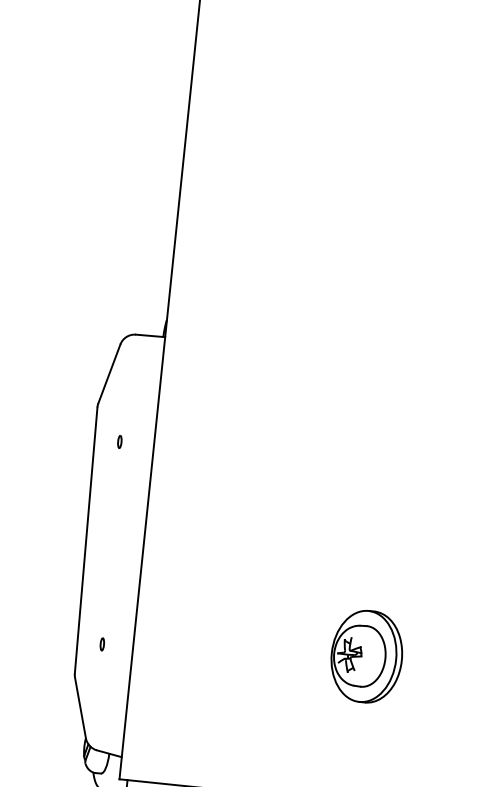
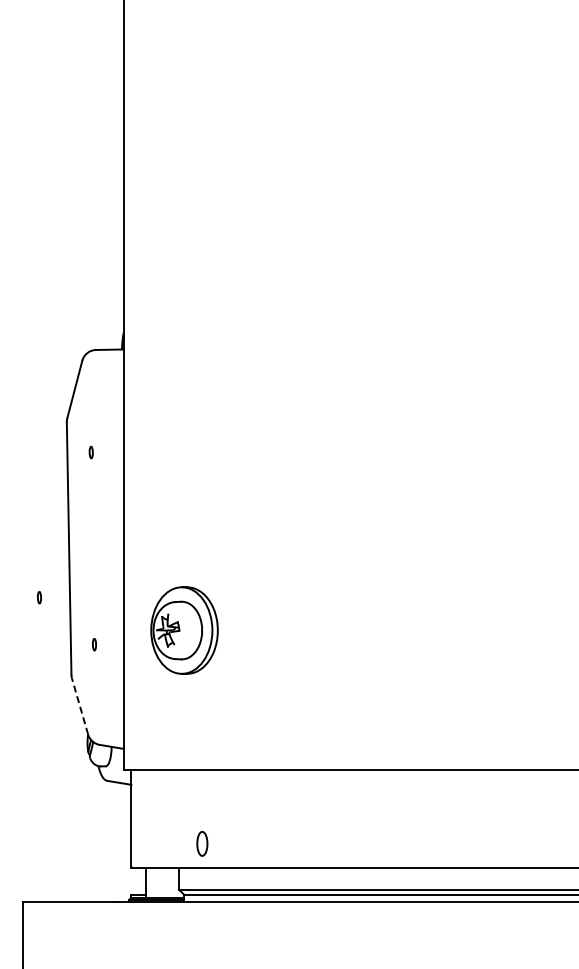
part: (49, 588) -> (39, 597), added
part: (366, 656) -> (184, 630), moved
line: (79, 707) -> (79, 706), solid -> dashed

